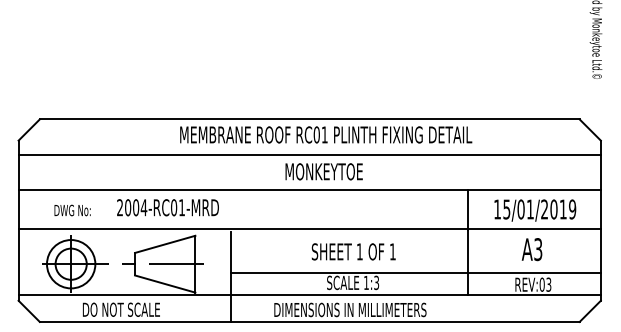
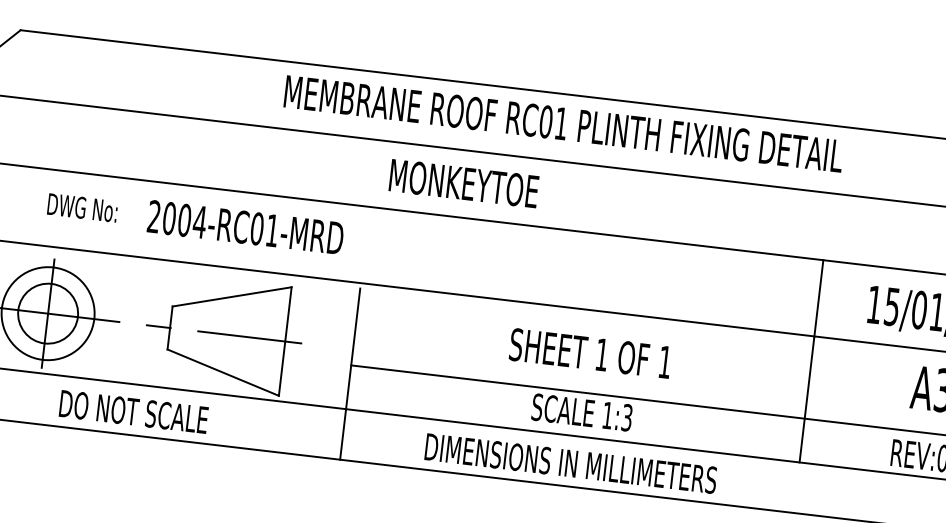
text: (323, 171) -> (462, 182), moved
text: (72, 210) -> (82, 207), moved

